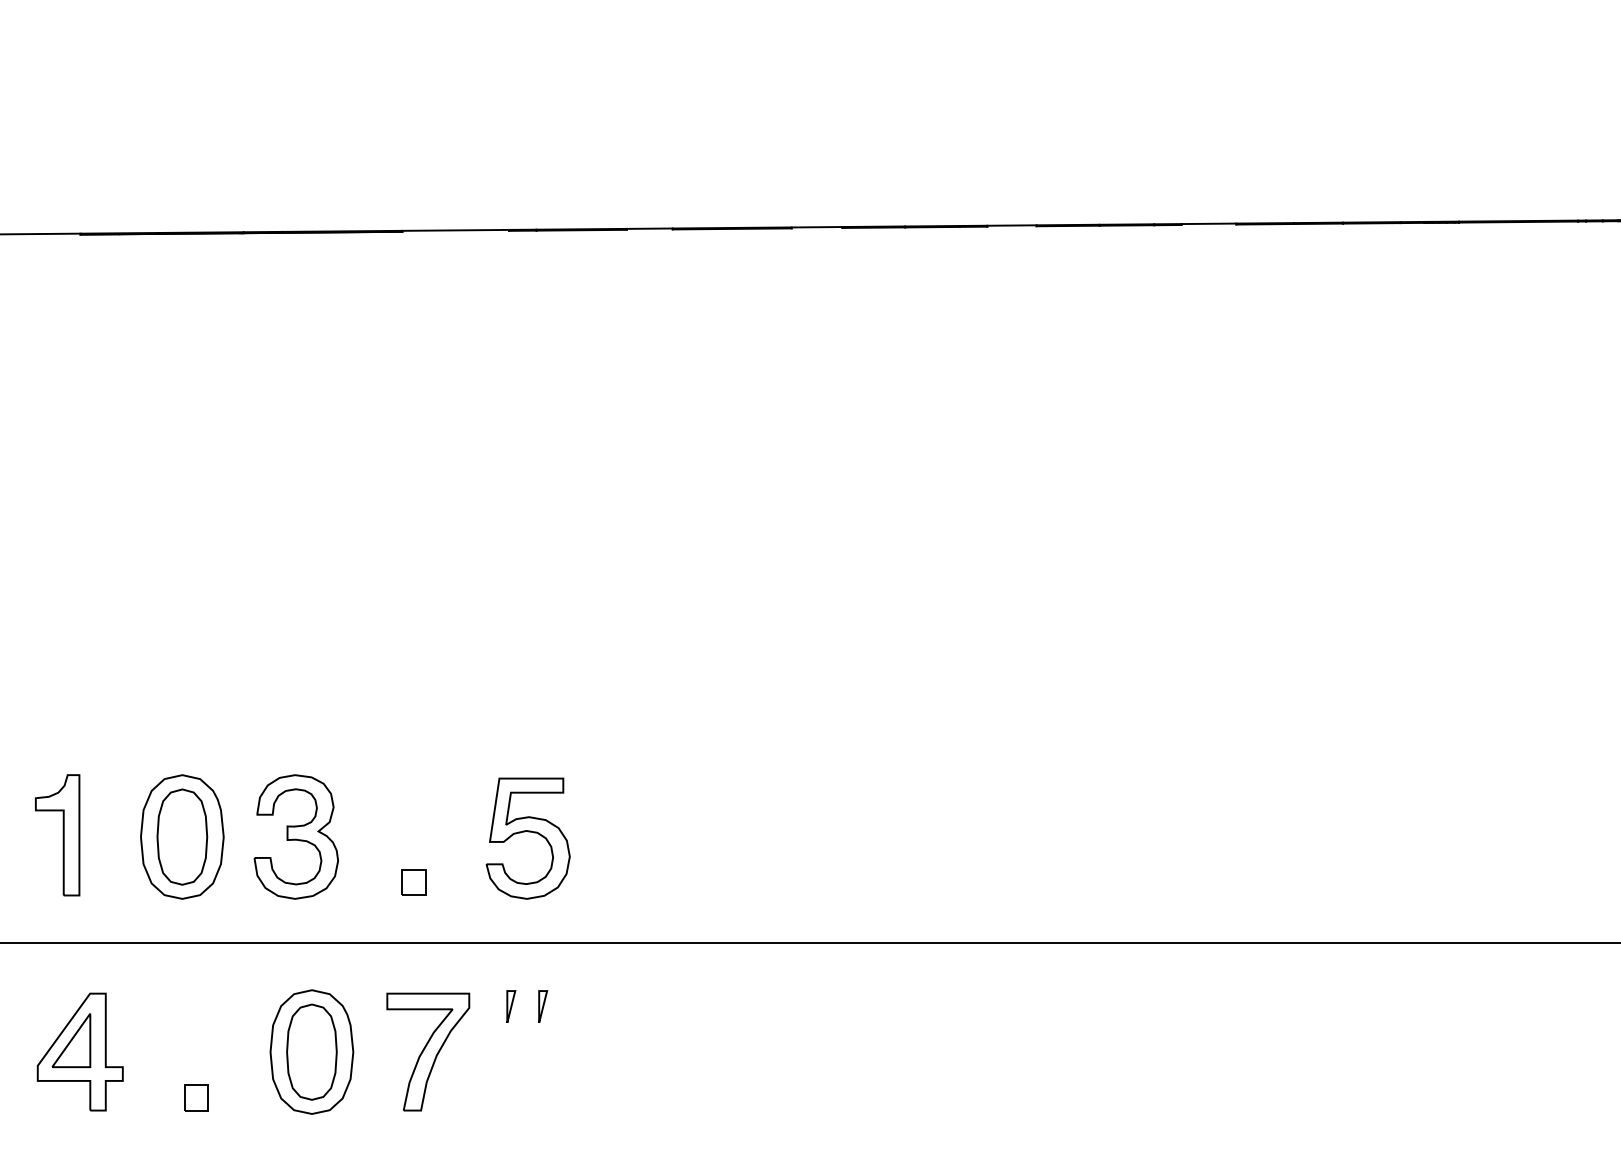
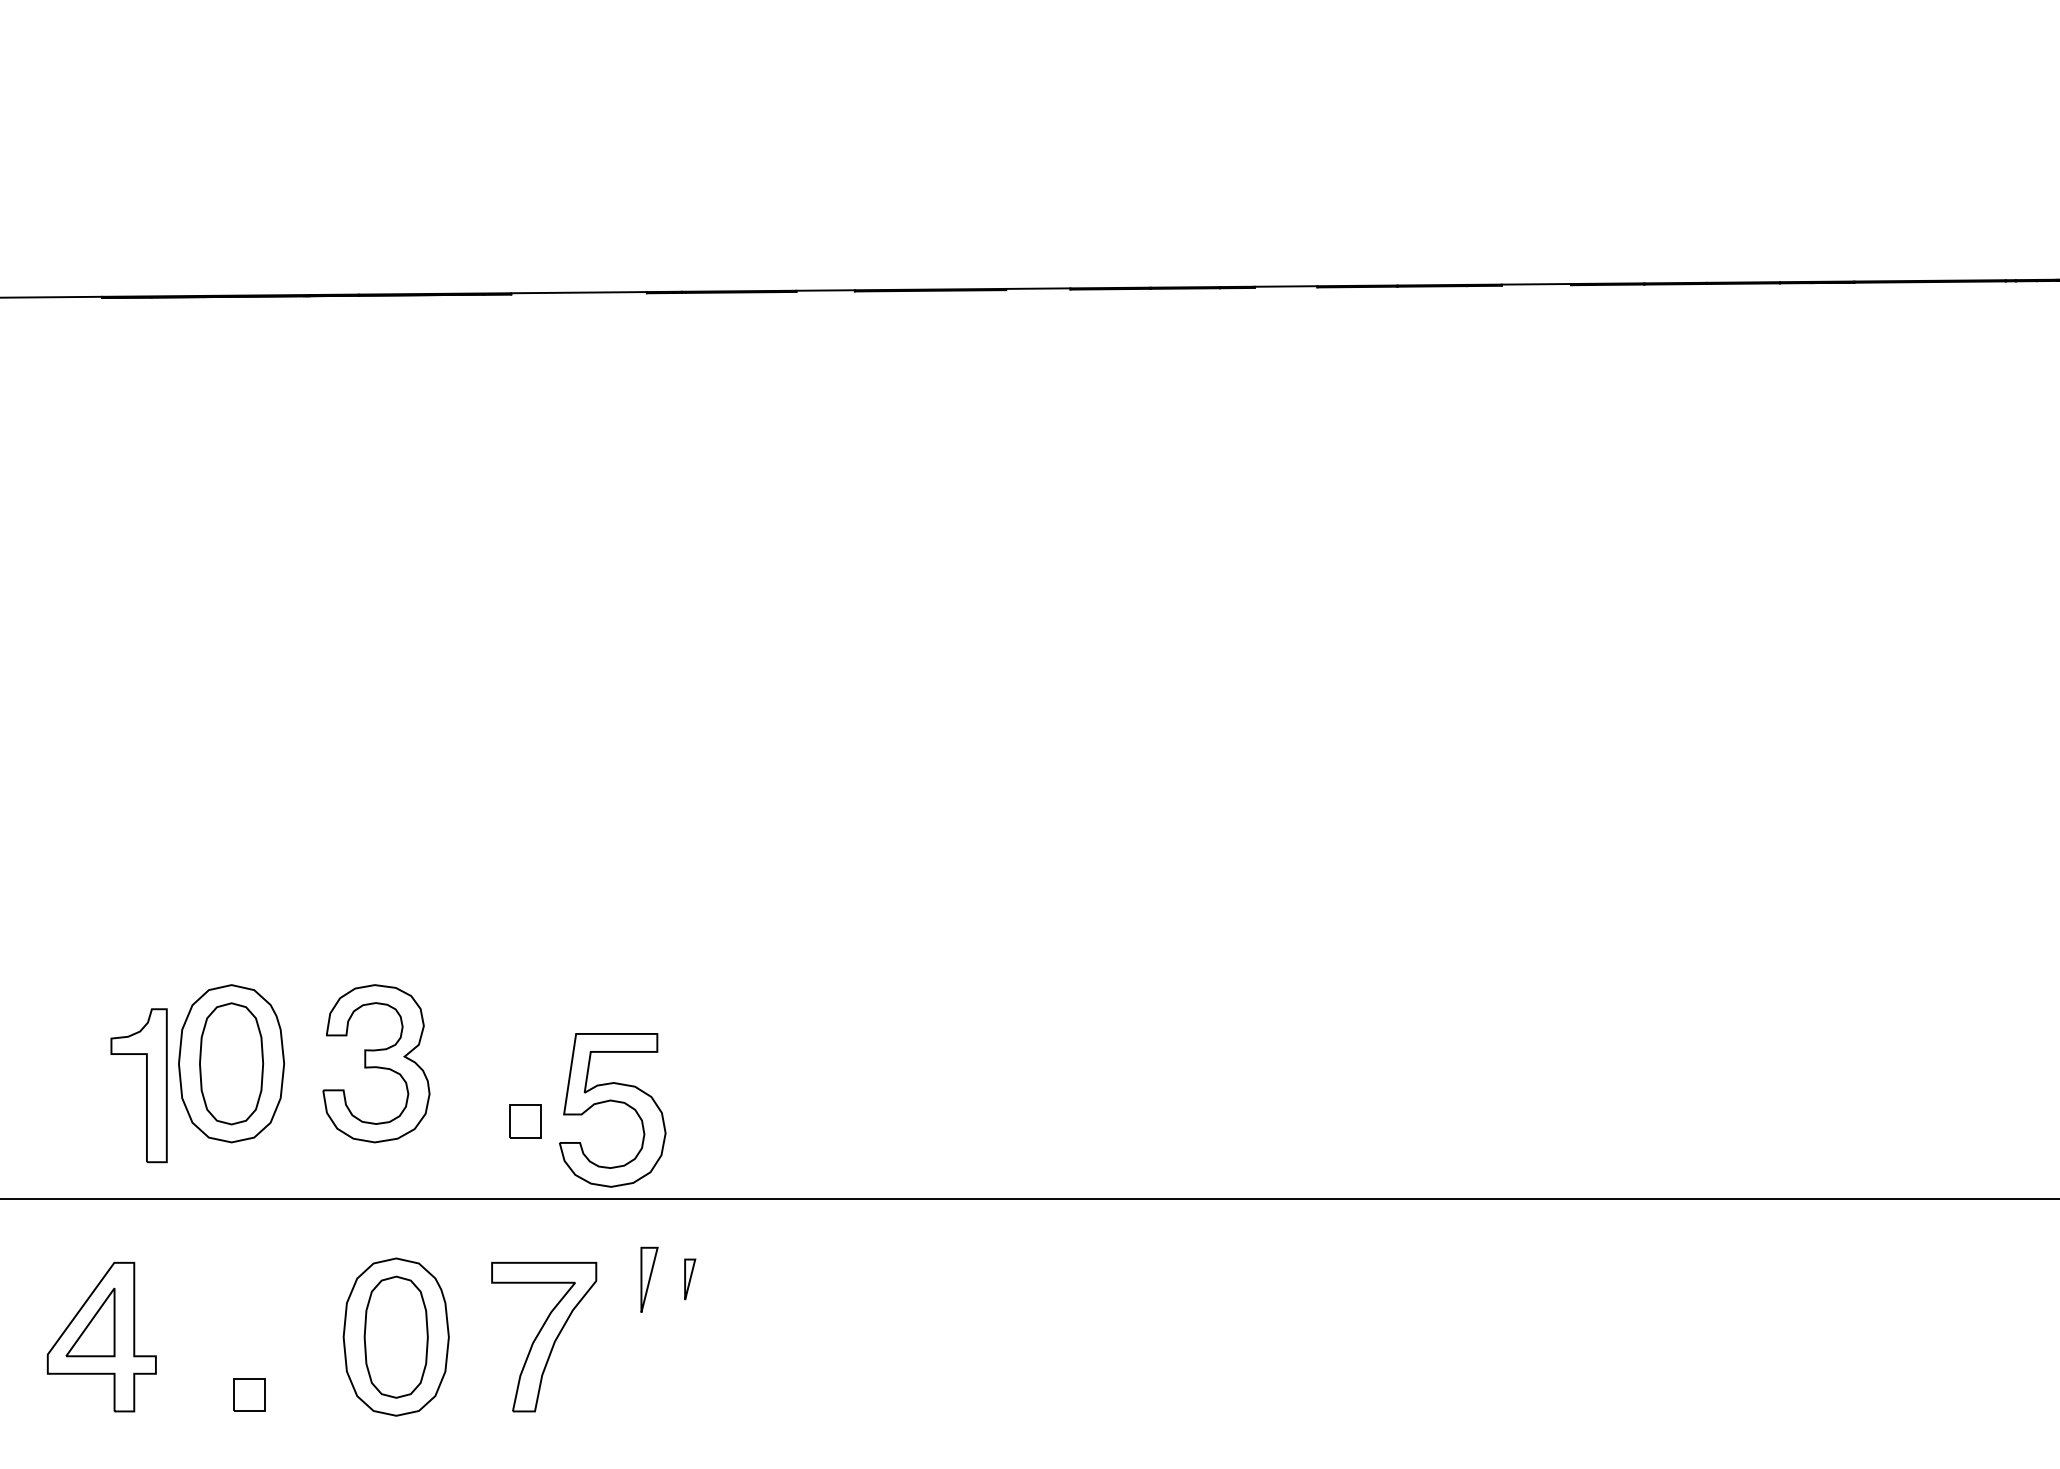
part: (528, 832) -> (613, 1102), moved
part: (57, 835) -> (138, 1085), moved
part: (511, 1006) -> (649, 1279), size x1.6

